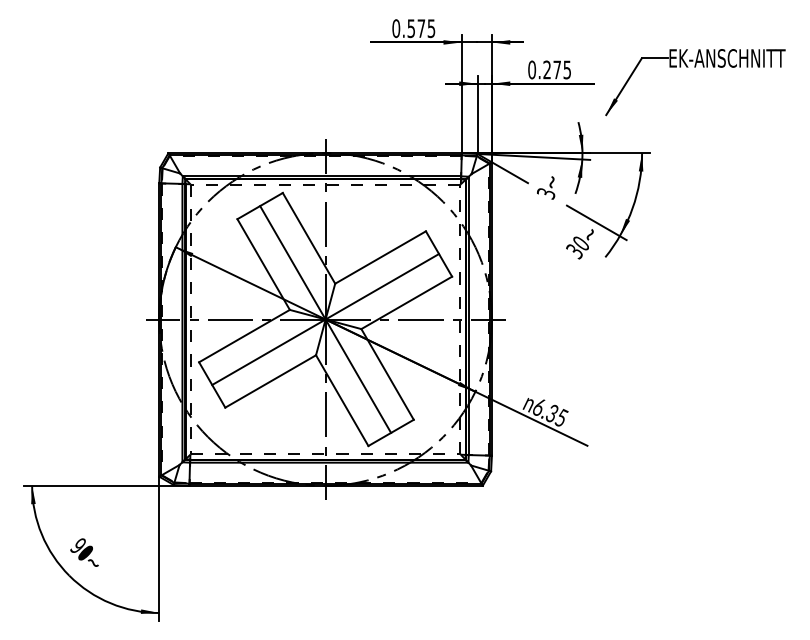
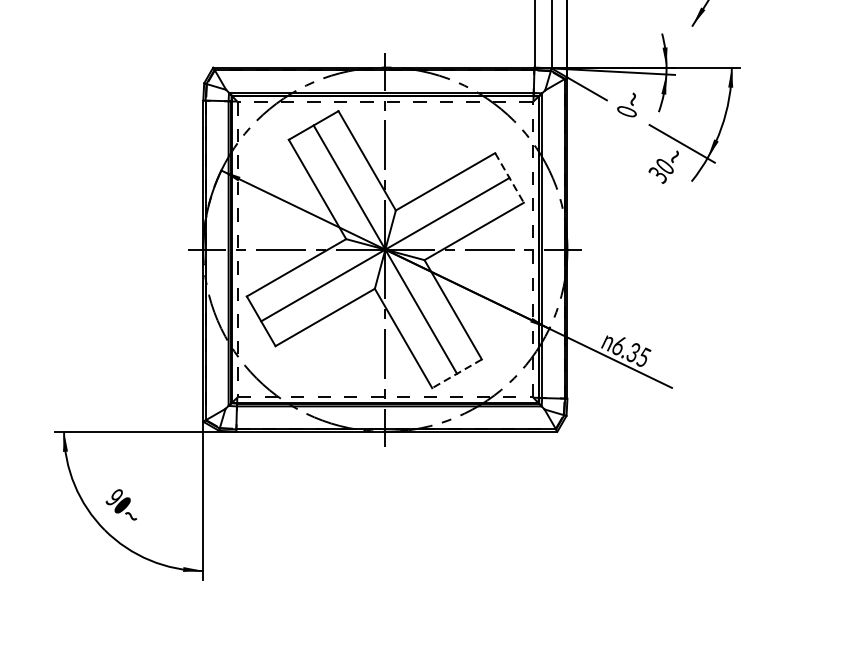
text: (546, 193) -> (627, 111), 3 -> 0
line: (439, 254) -> (510, 178), solid -> dashed
line: (390, 433) -> (456, 374), solid -> dashed

